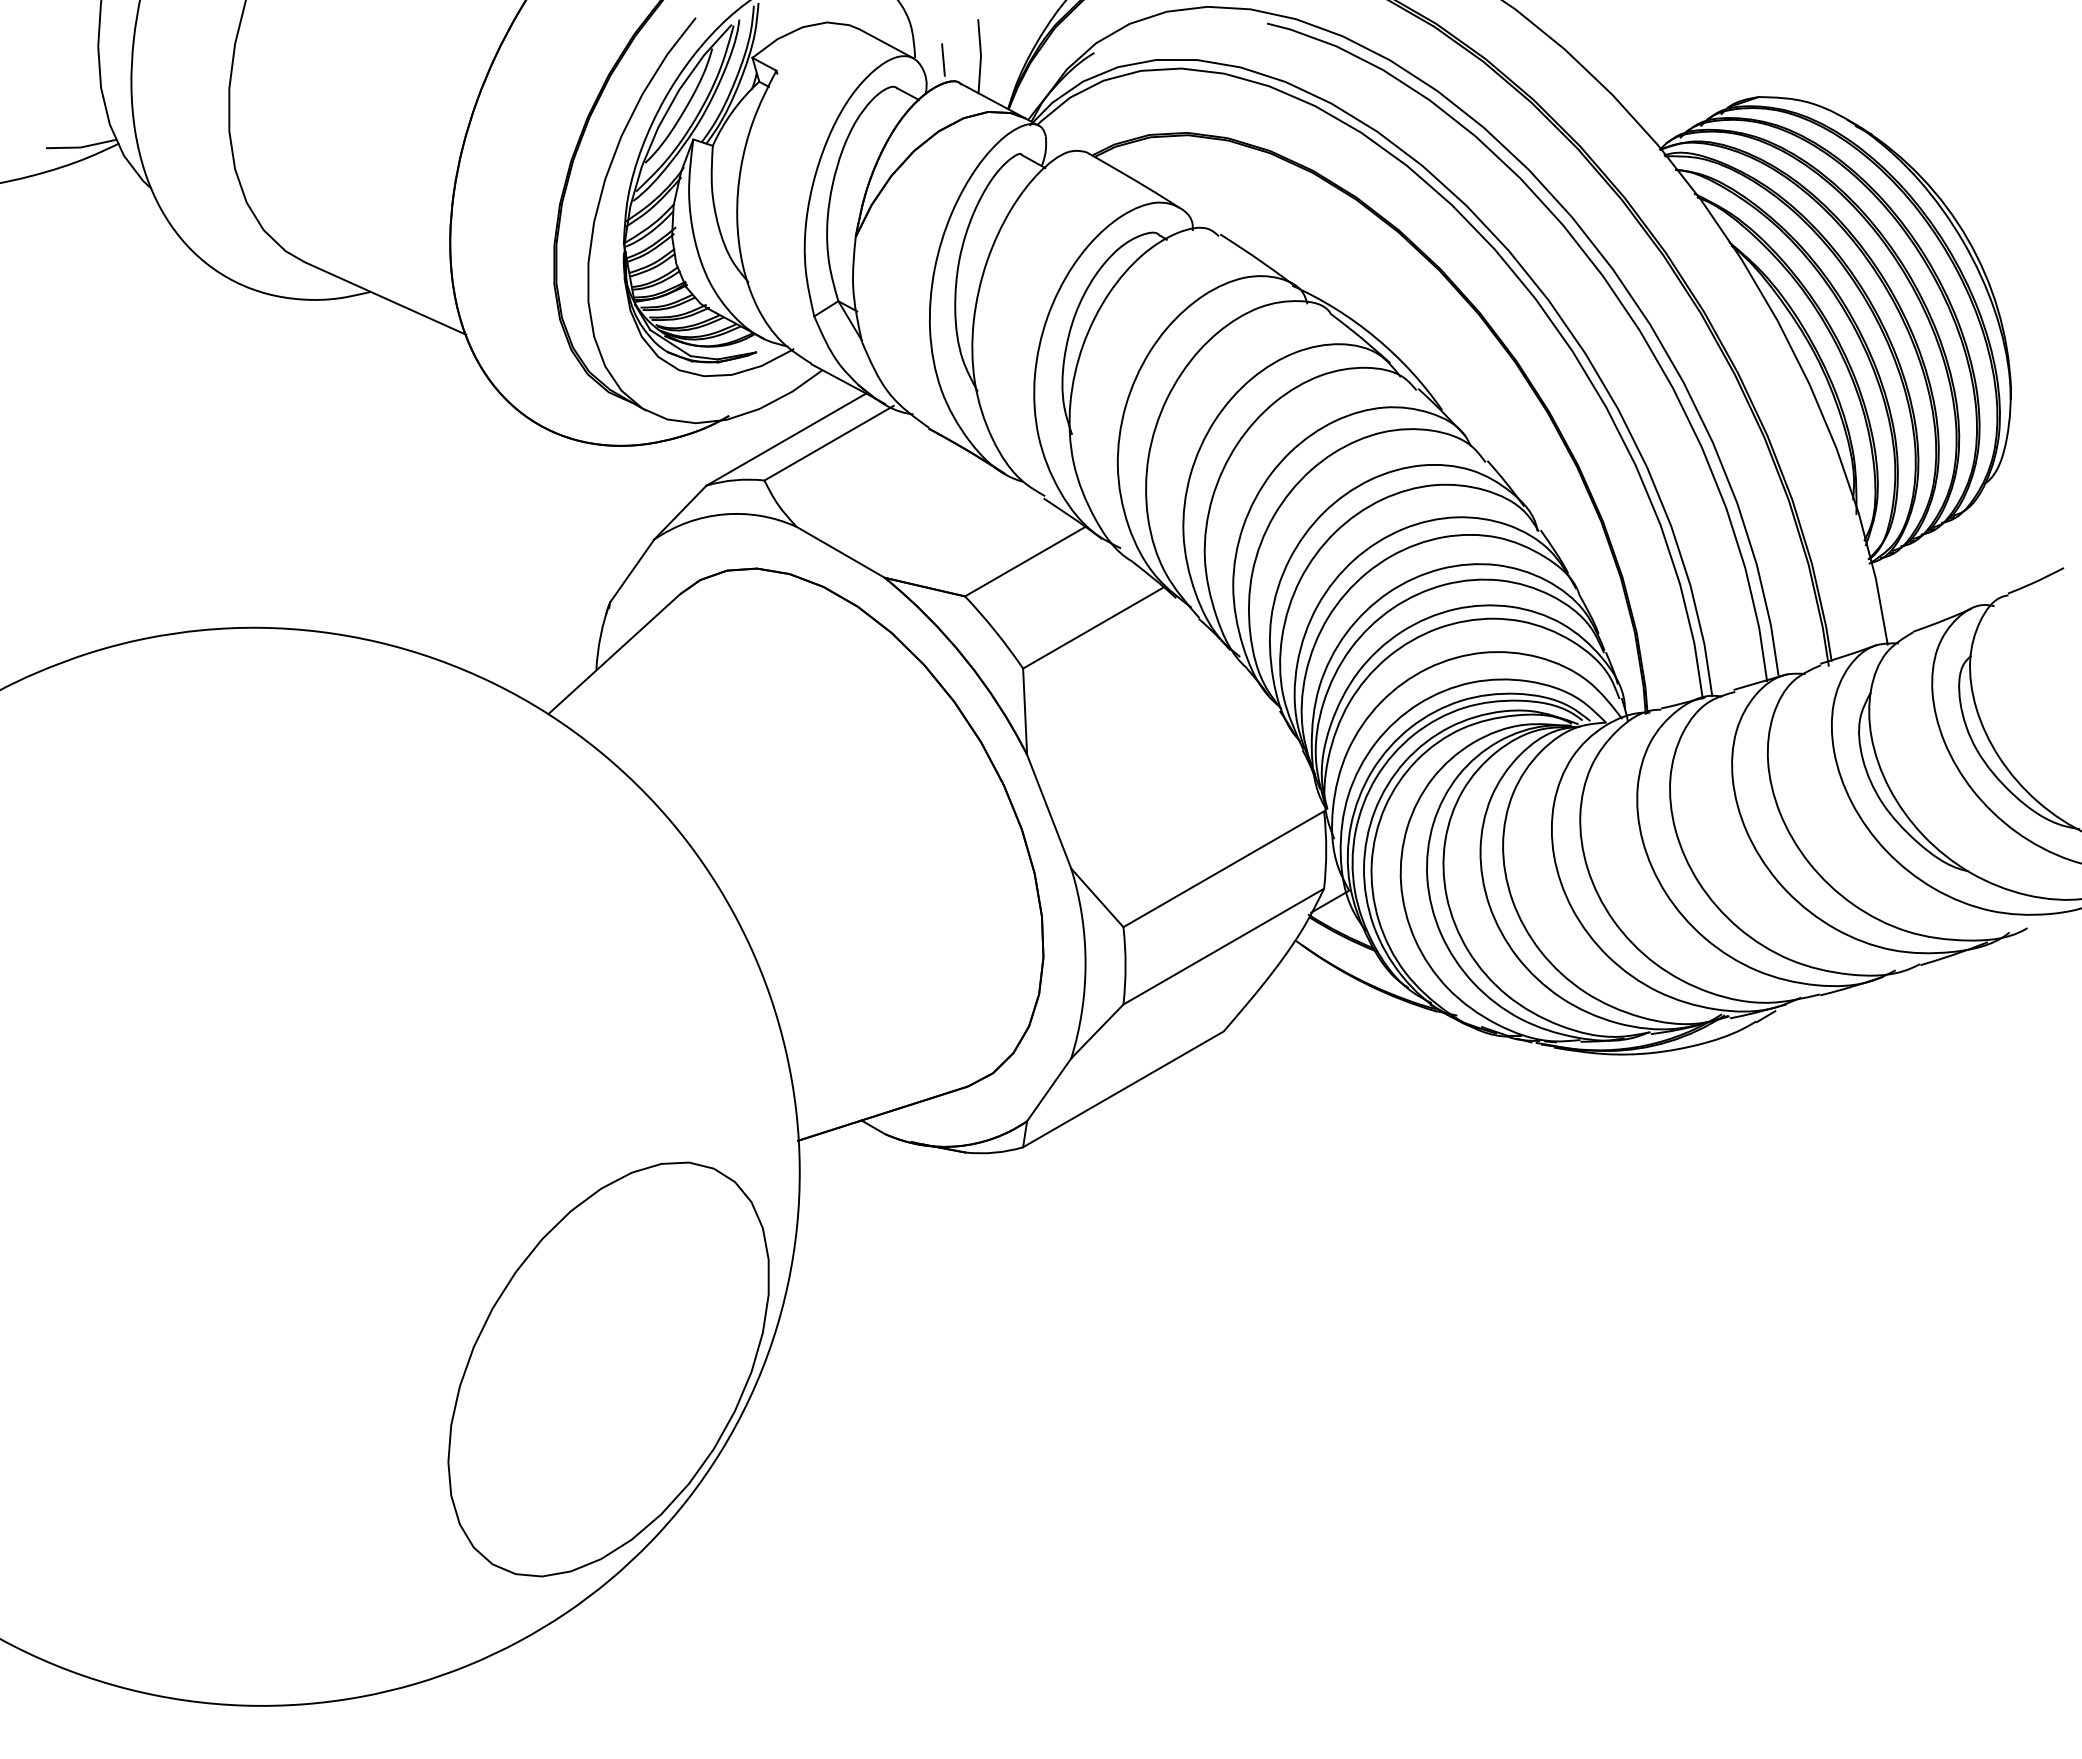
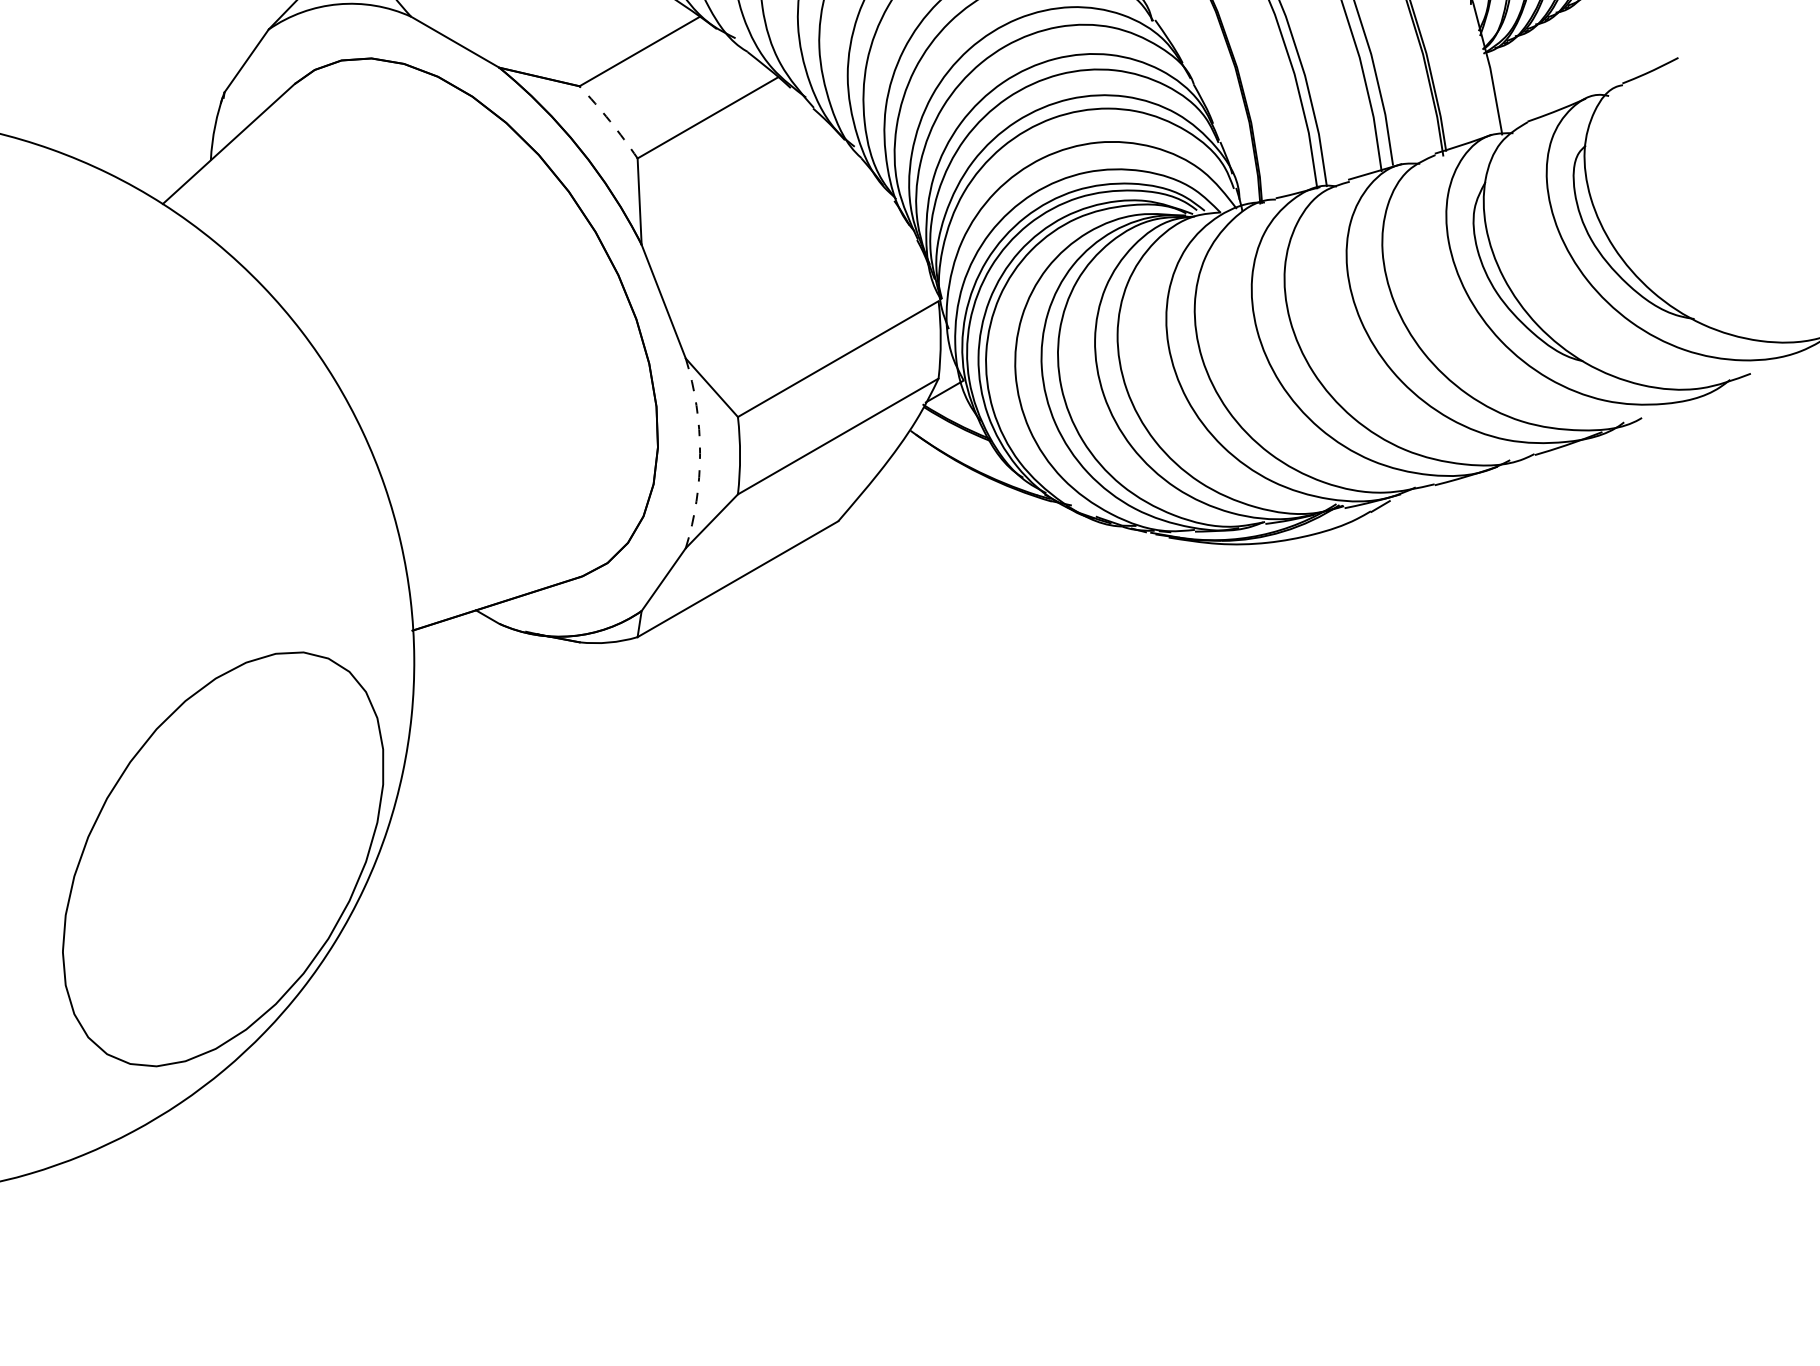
arc: (995, 631) -> (610, 121), solid -> dashed
arc: (1085, 963) -> (700, 453), solid -> dashed

